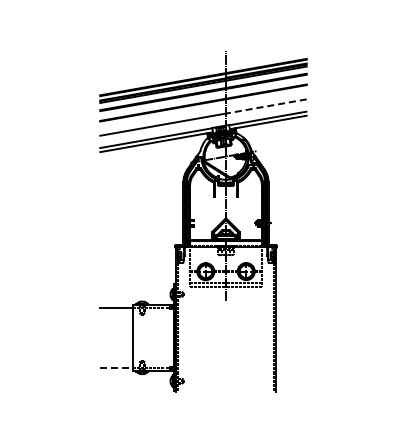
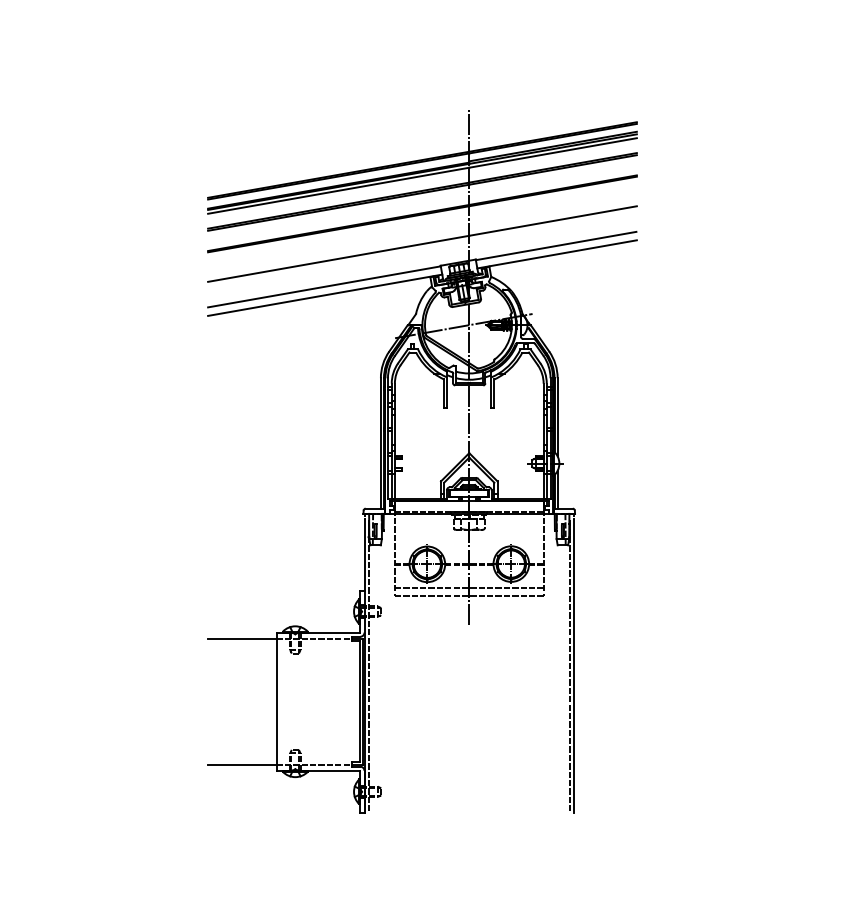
line: (266, 106) -> (553, 221), dashed -> solid
line: (117, 368) -> (243, 765), dashed -> solid

